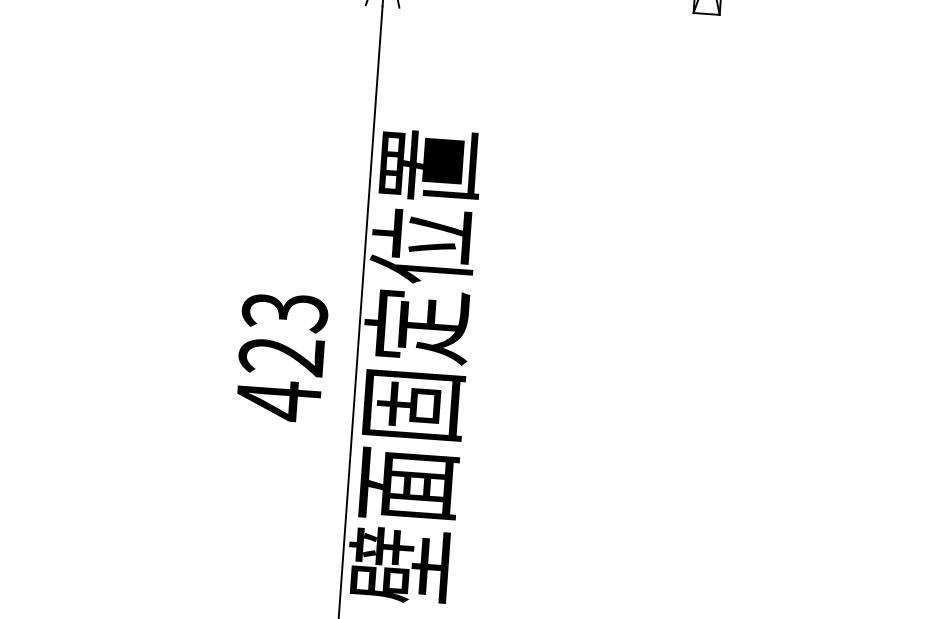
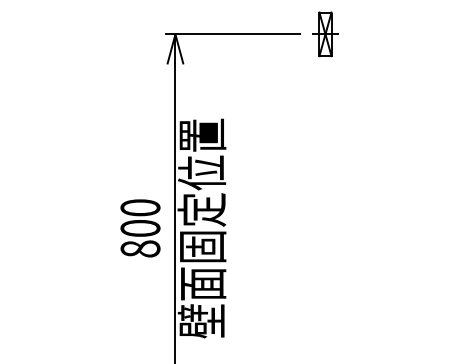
text: (281, 356) -> (140, 228), 423 -> 800

